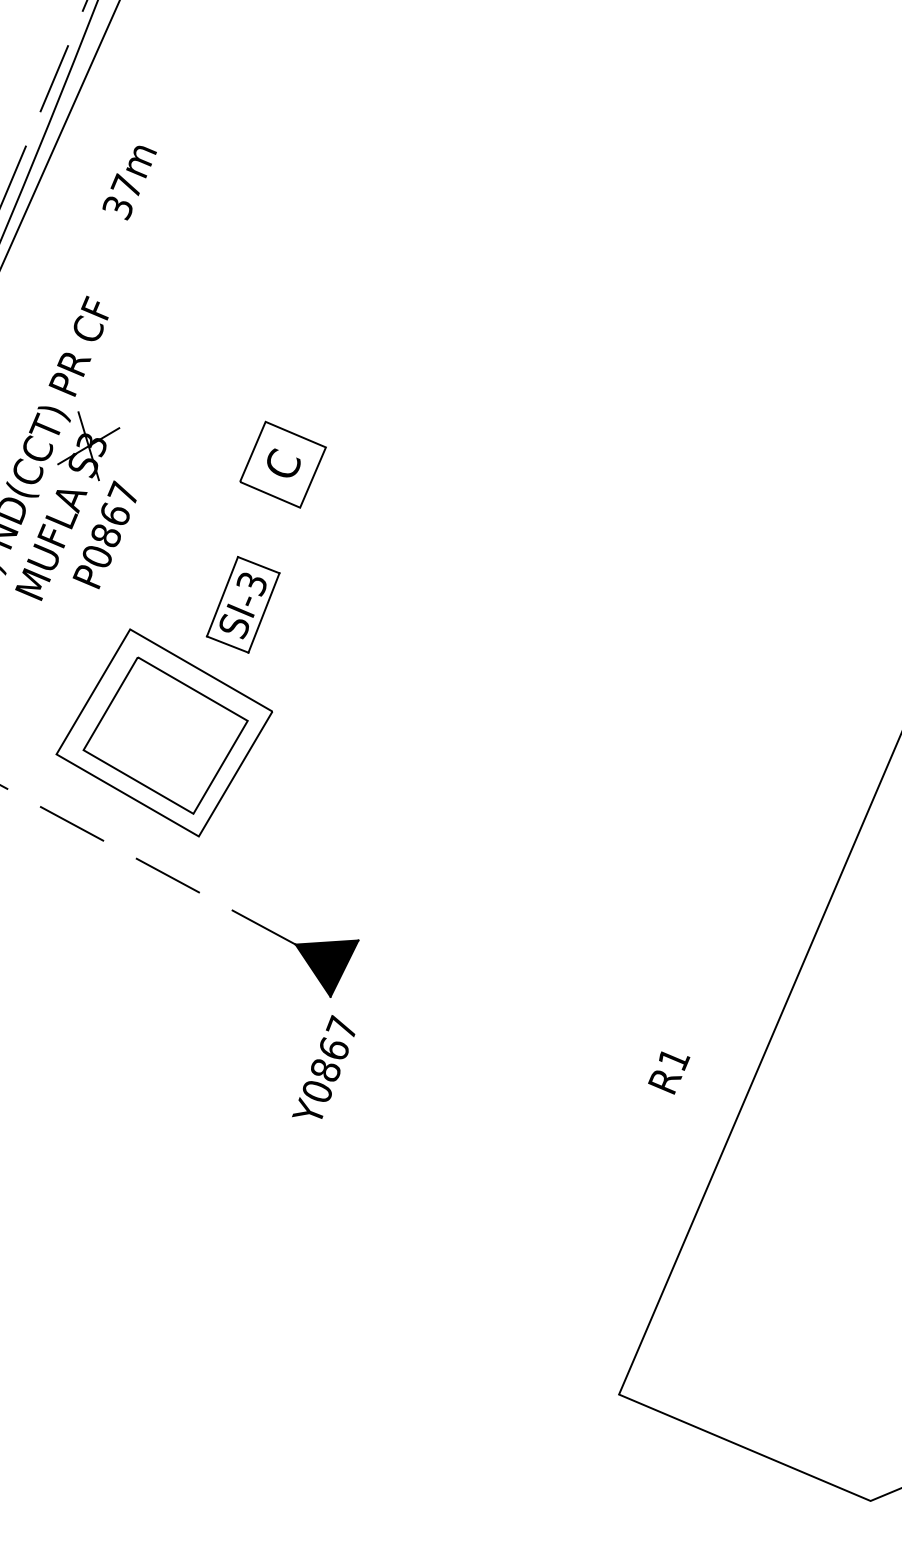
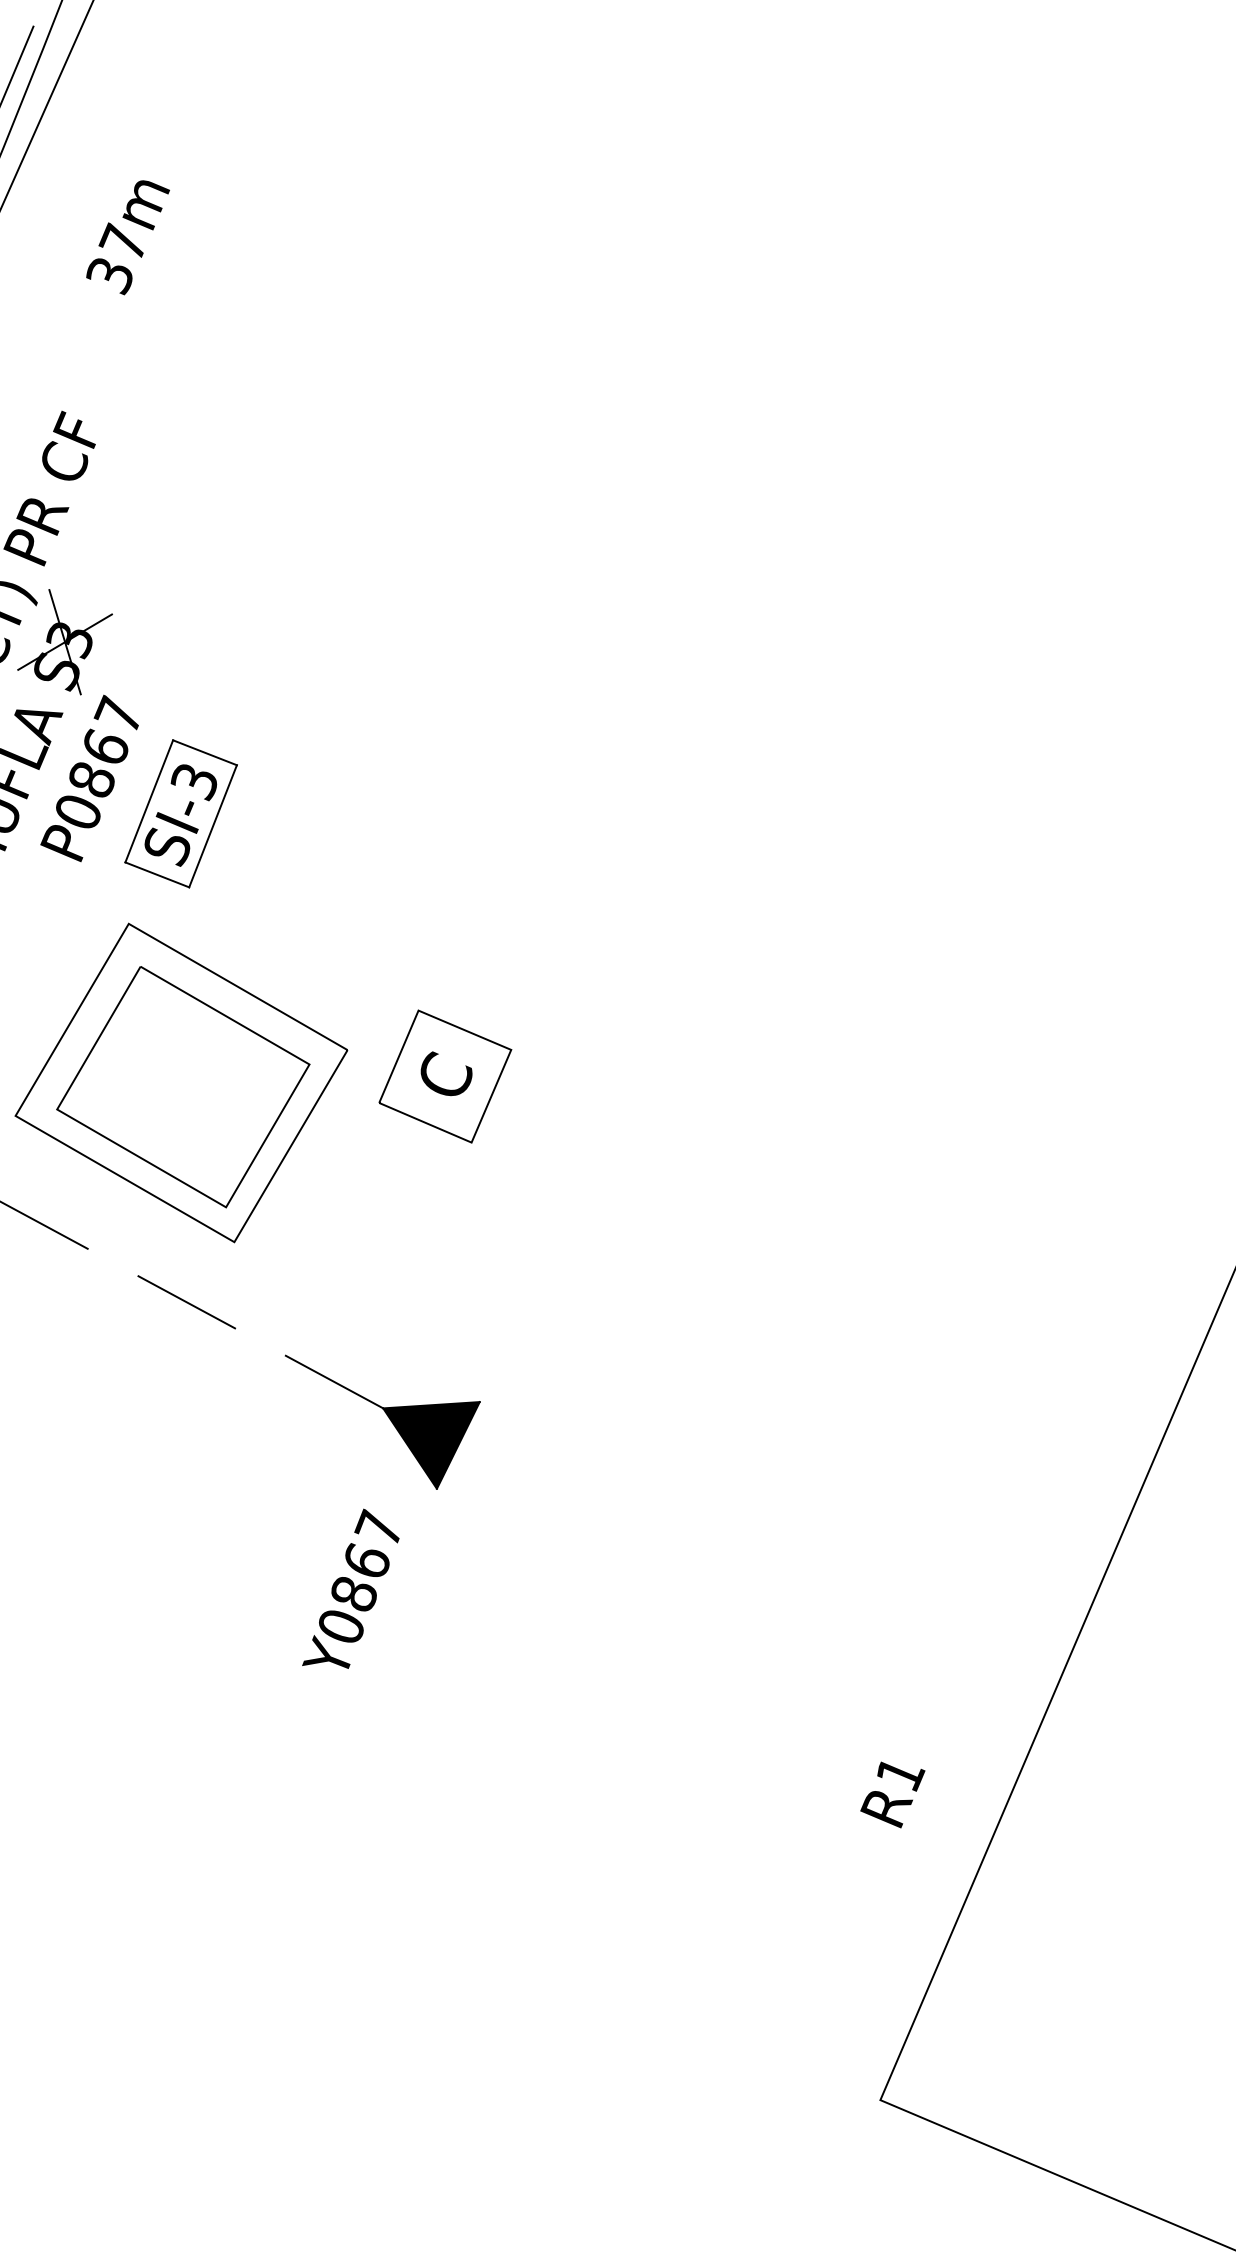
part: (282, 464) -> (444, 1076), moved
part: (242, 604) -> (180, 813), moved
text: (323, 1066) -> (350, 1588), moved
text: (669, 1072) -> (893, 1794), moved

